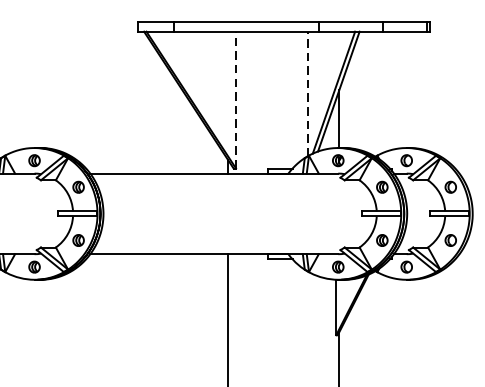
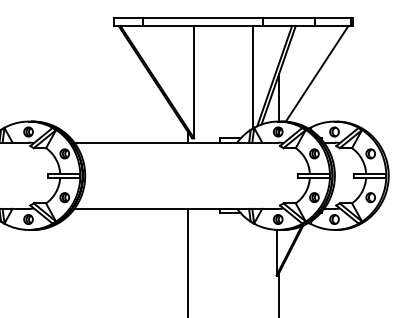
line: (384, 89) -> (316, 73), added
line: (308, 93) -> (253, 76), dashed -> solid
line: (236, 99) -> (194, 81), dashed -> solid

